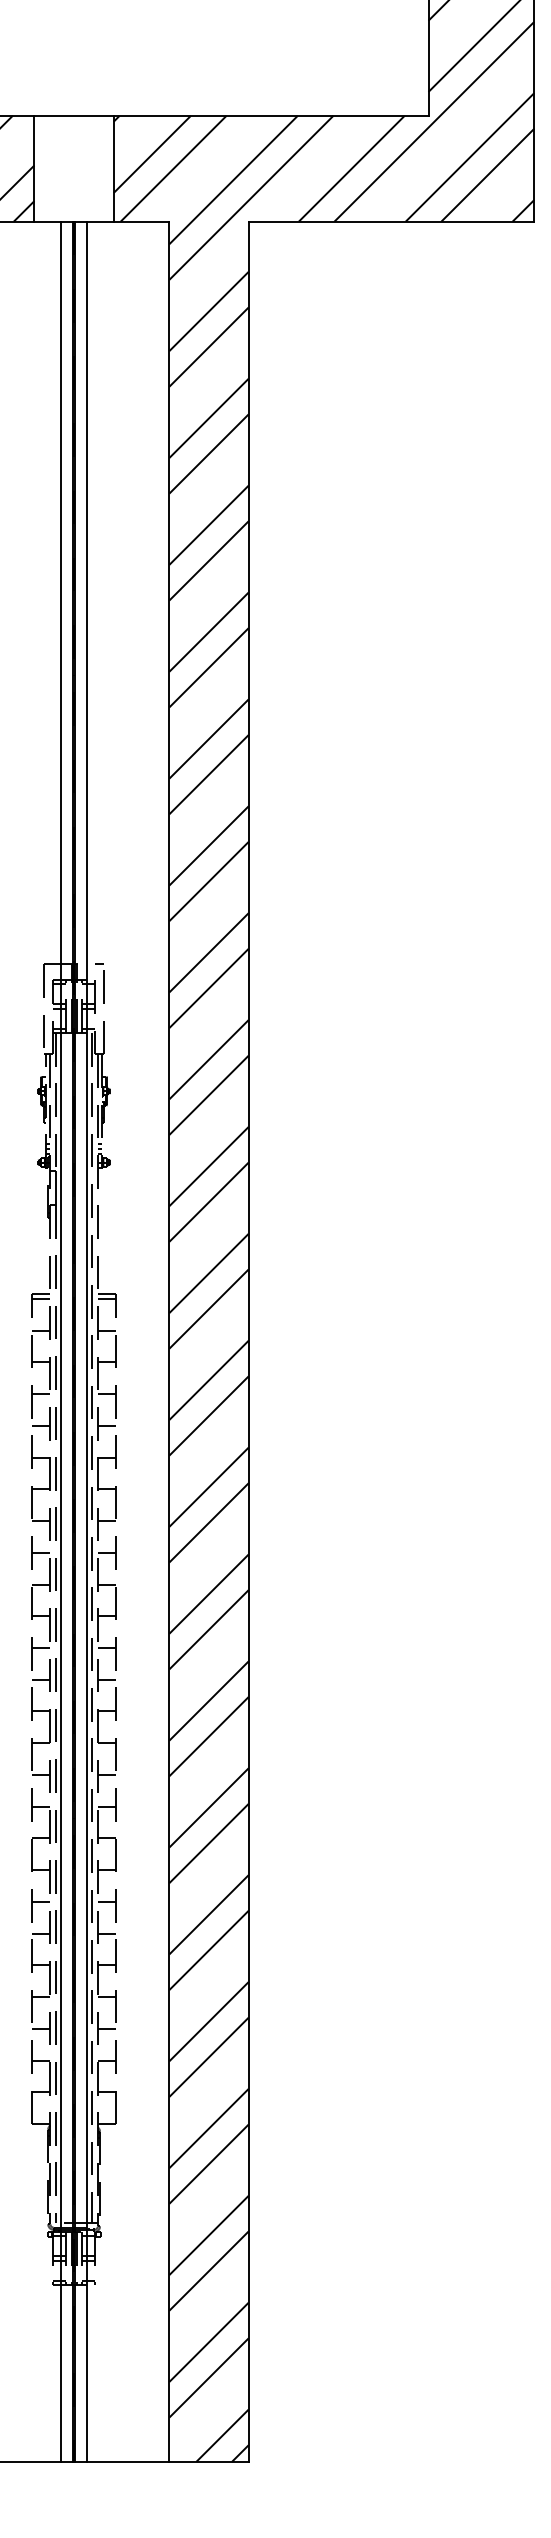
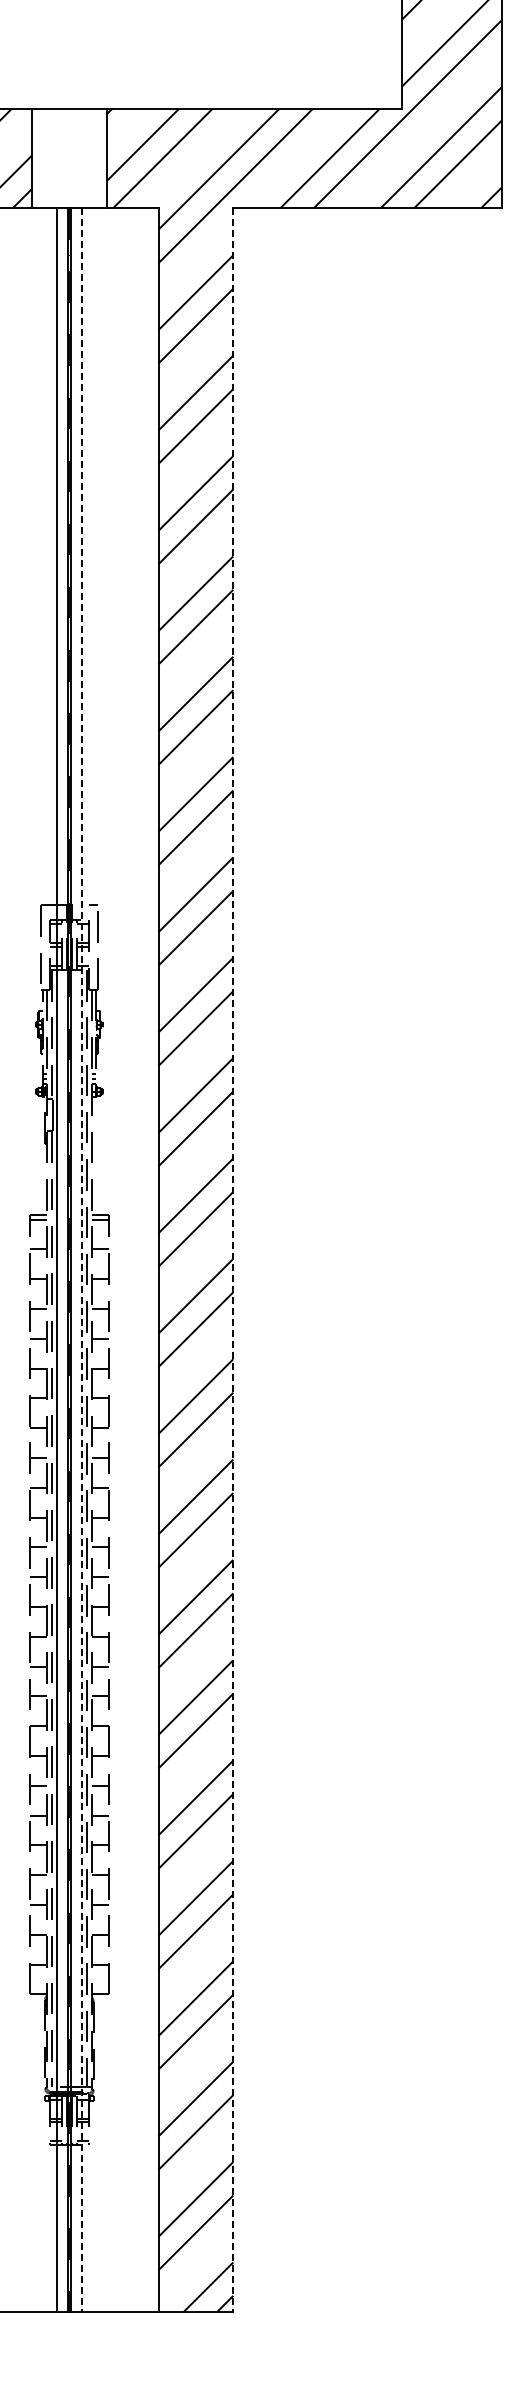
line: (86, 1341) -> (81, 1259), solid -> dashed
line: (248, 1341) -> (233, 1259), solid -> dashed

